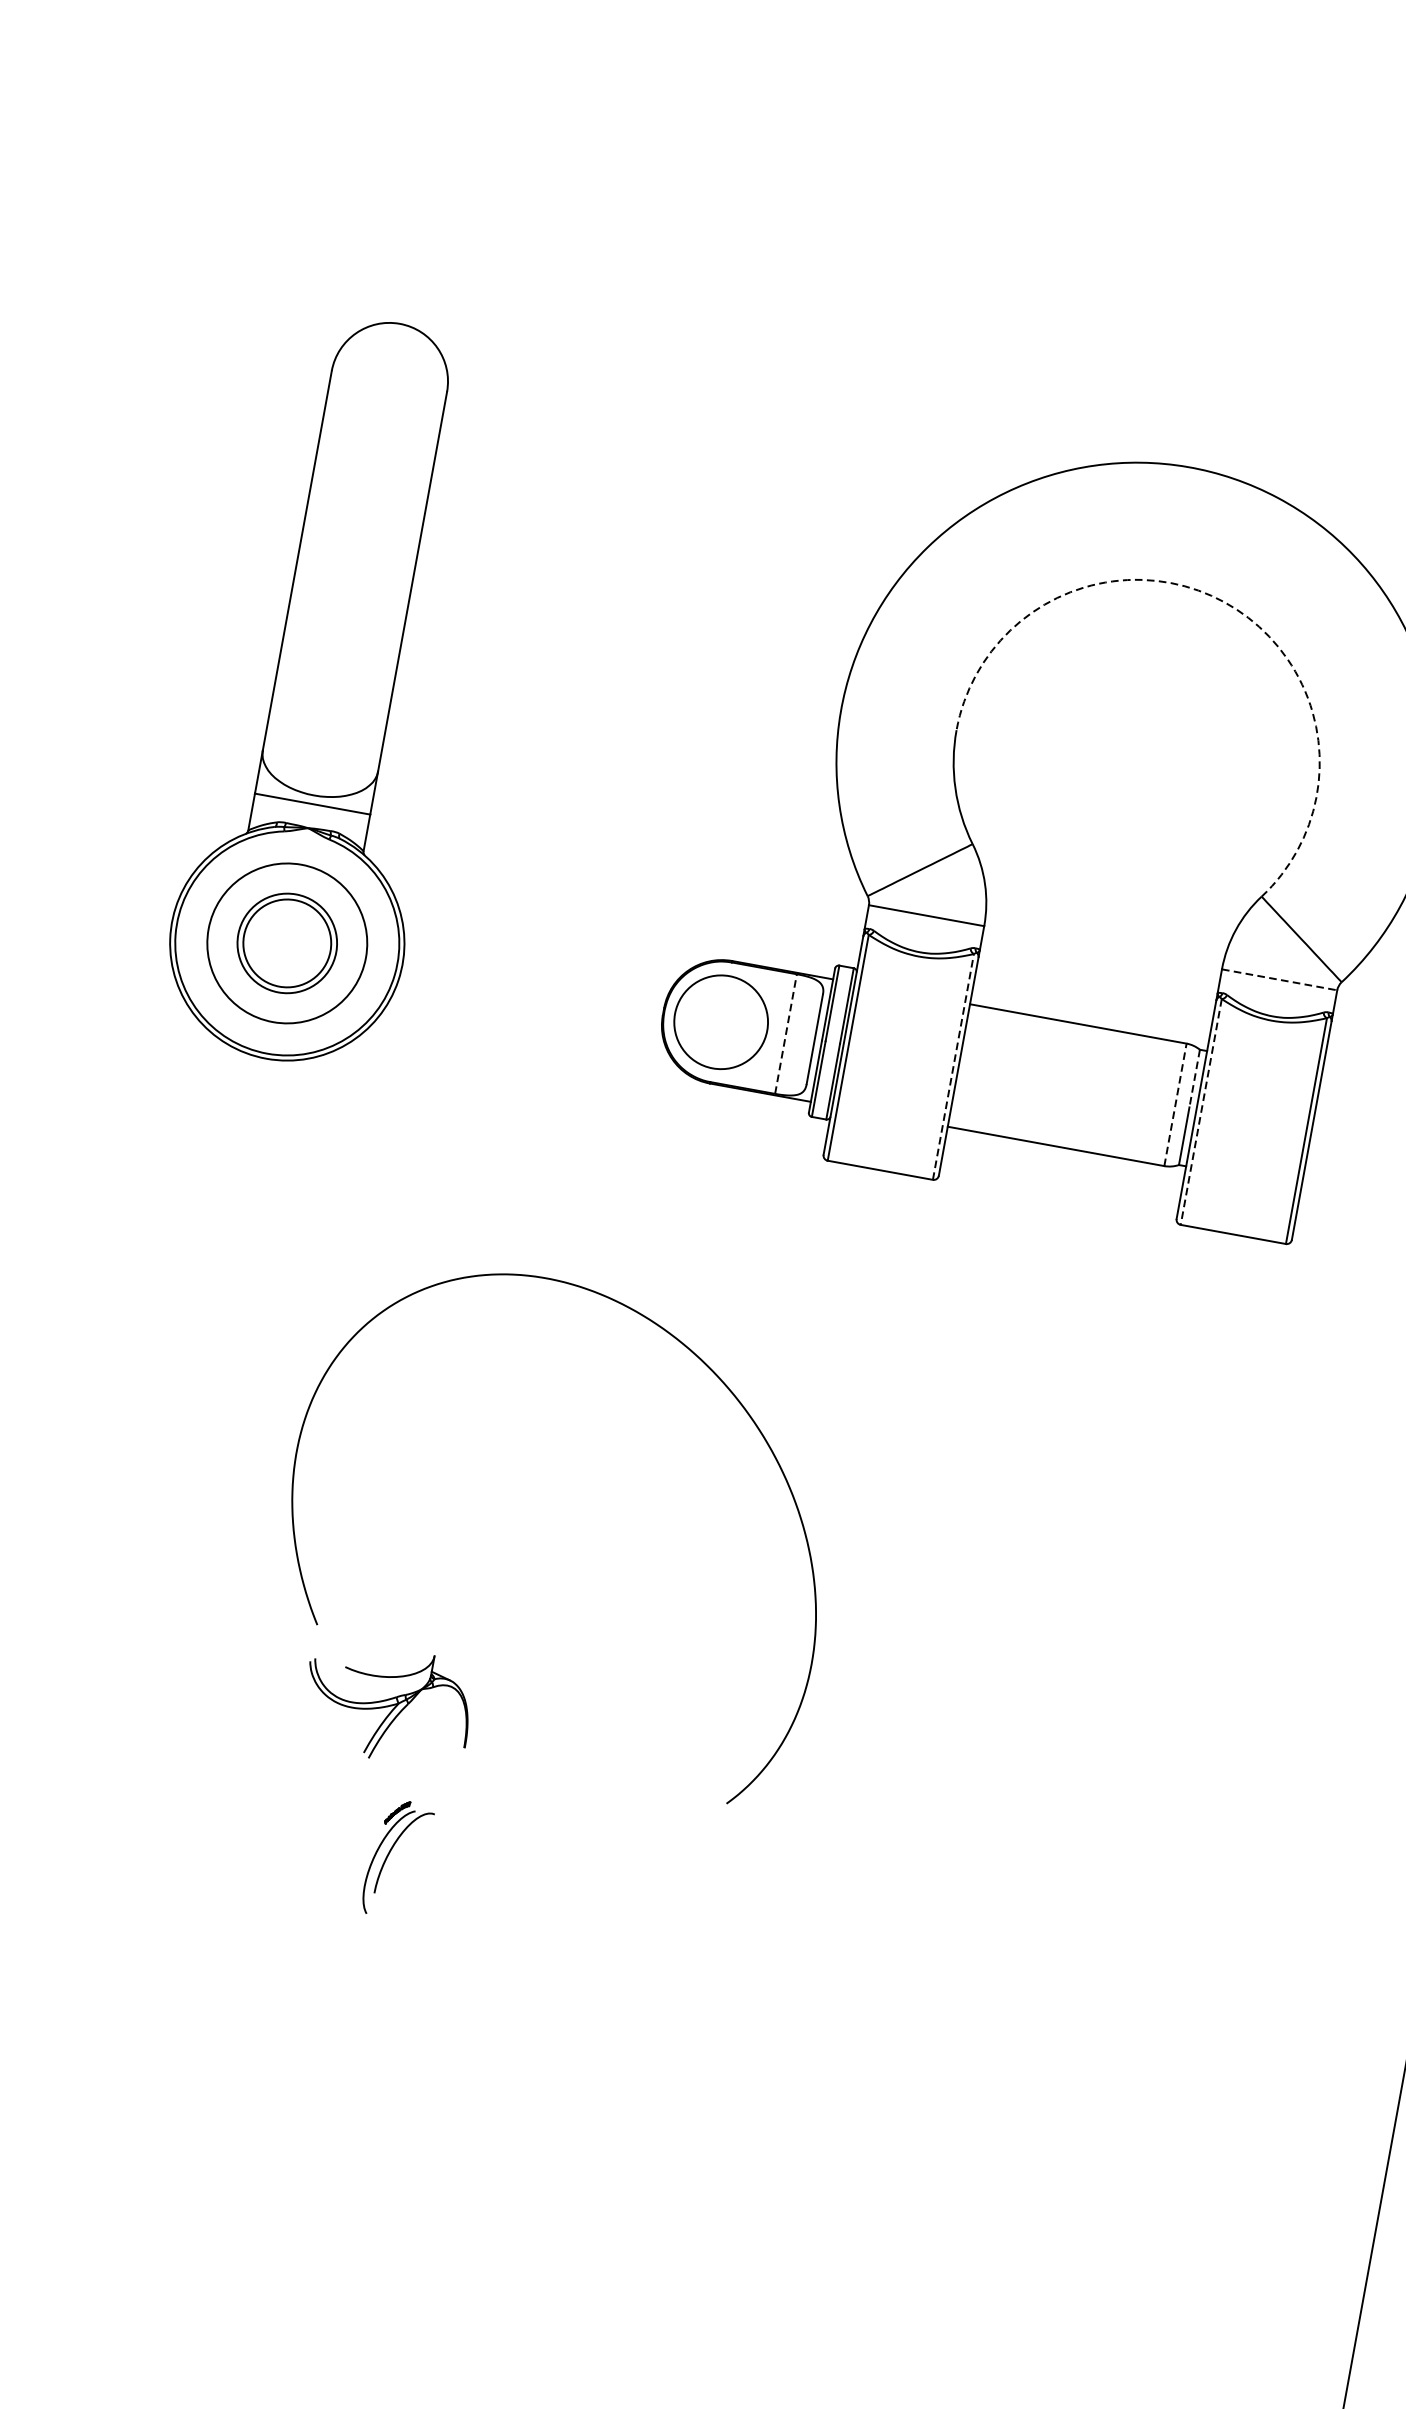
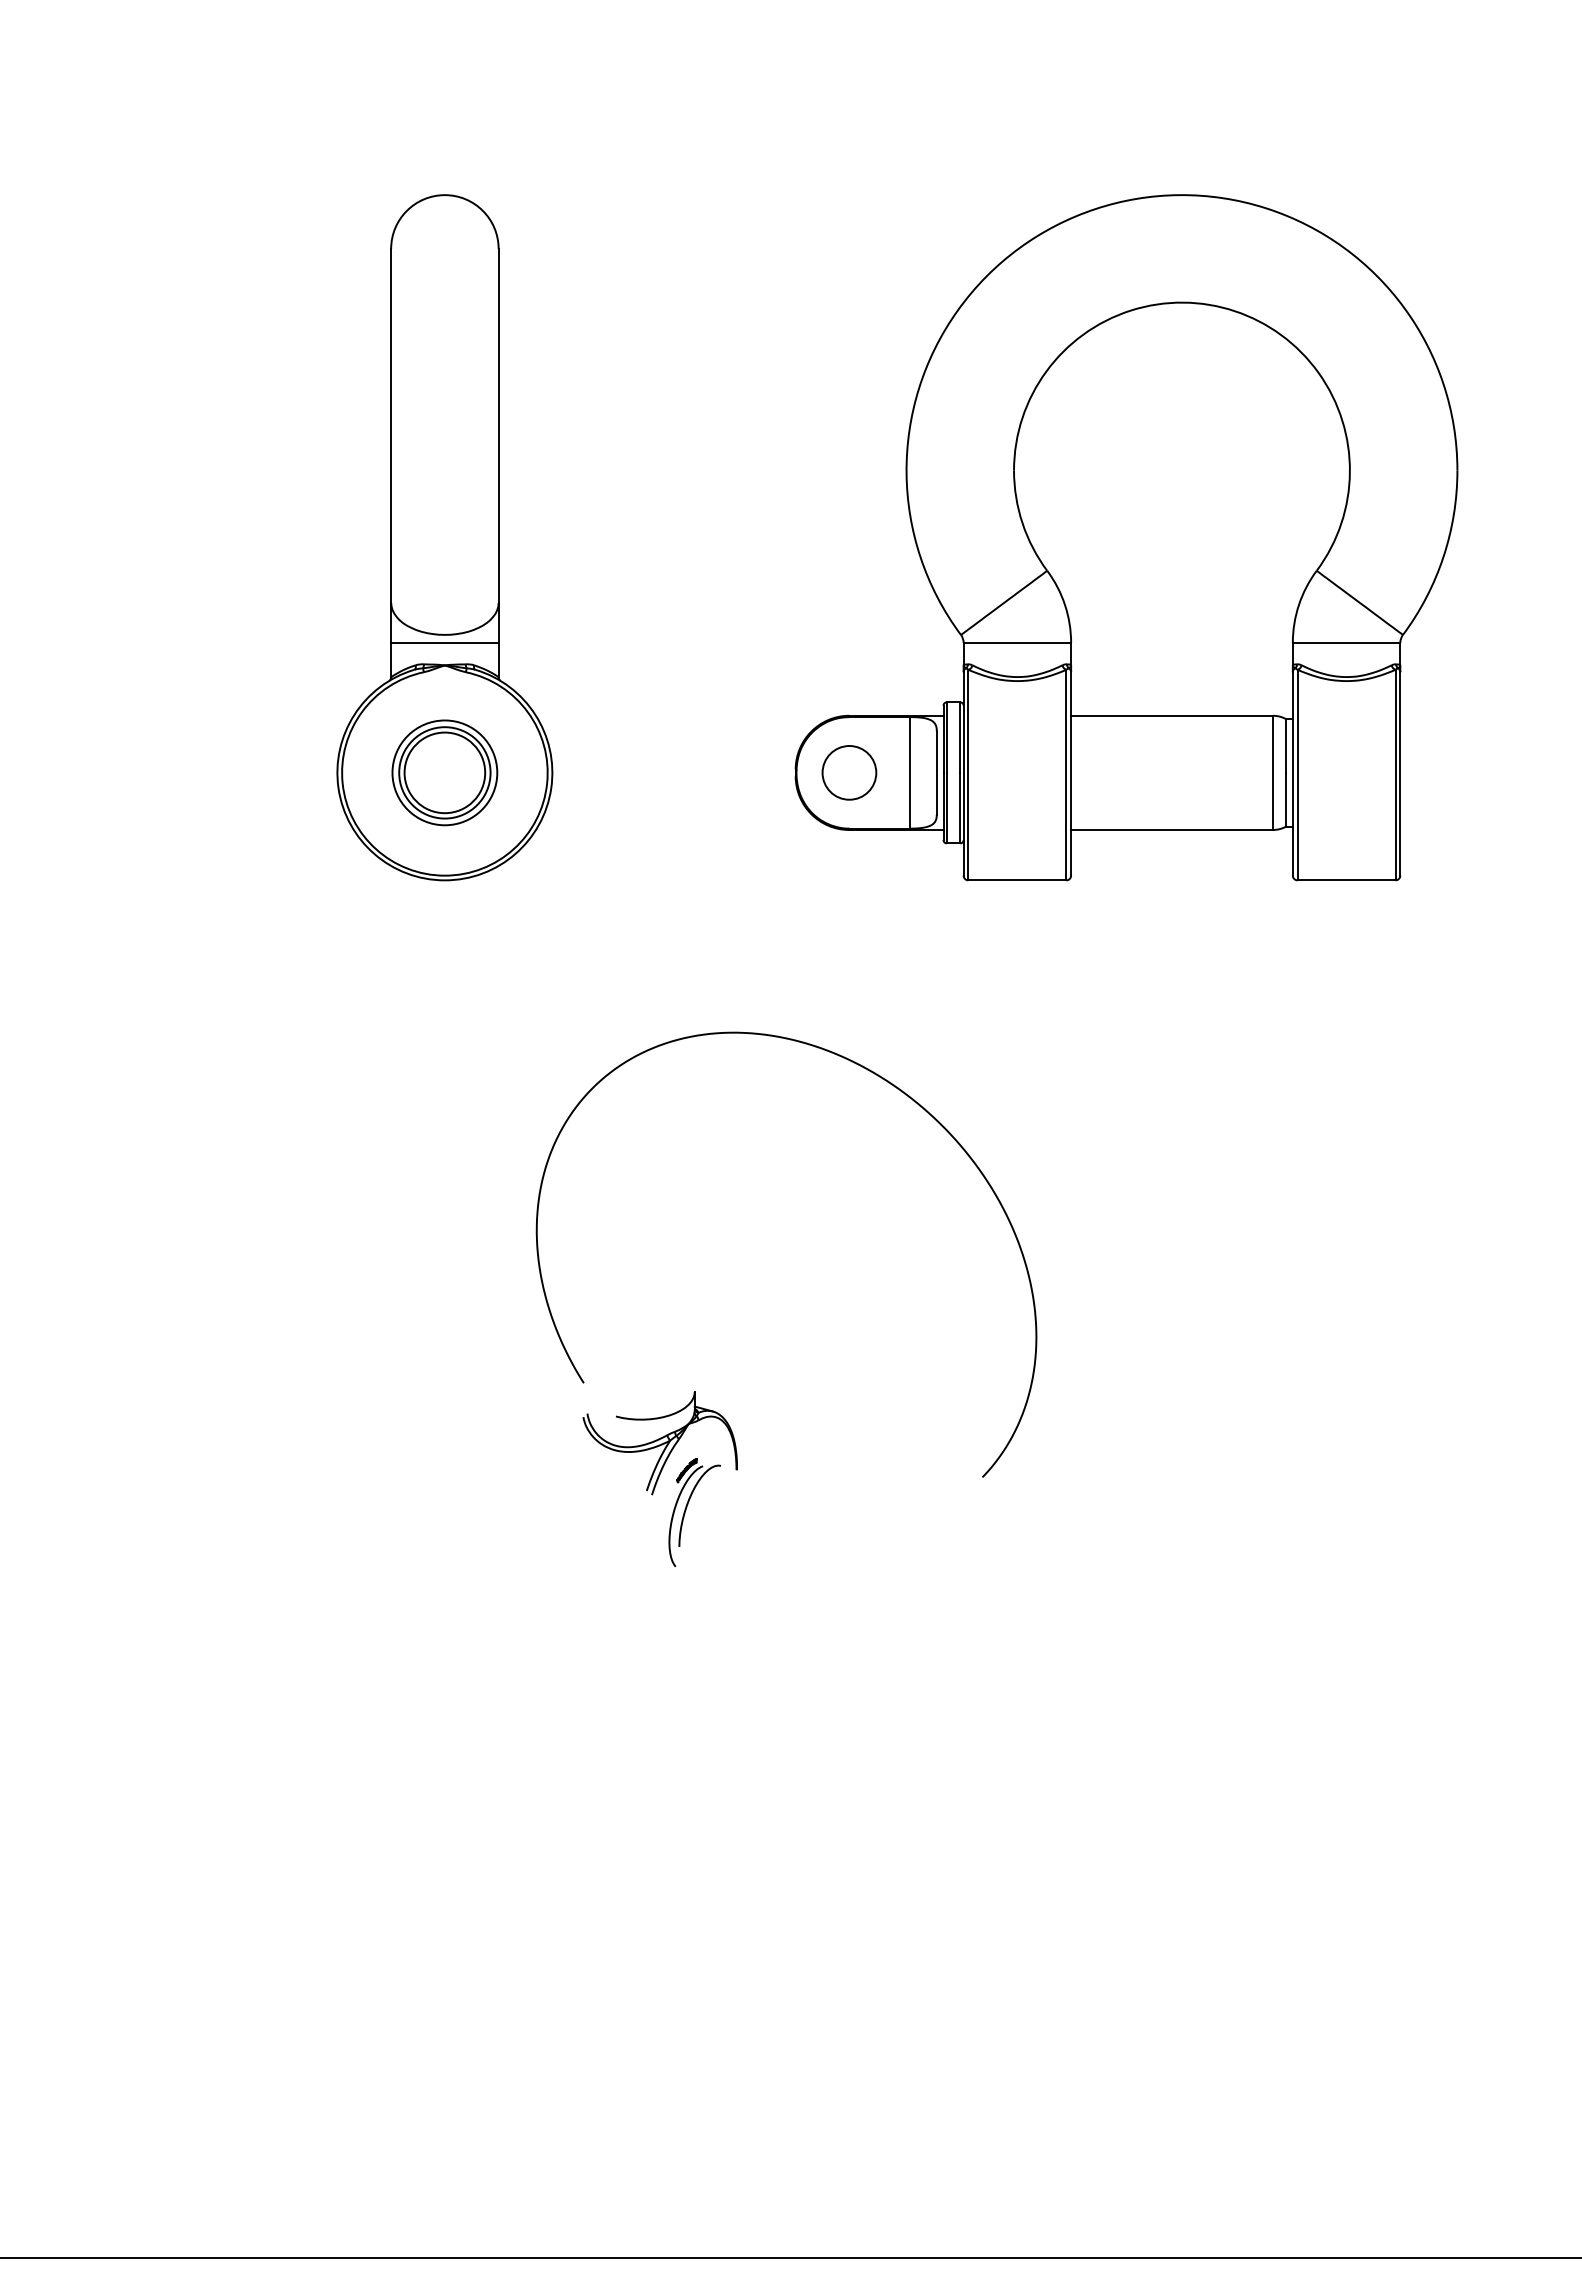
arc: (1224, 602) -> (1234, 311), dashed -> solid
circle: (286, 942) -> (444, 772), size x0.71
line: (1279, 979) -> (1346, 642), dashed -> solid
circle: (721, 1021) -> (849, 772), size x0.62
line: (785, 1033) -> (909, 772), dashed -> solid
line: (953, 1066) -> (1066, 774), dashed -> solid
line: (1195, 1079) -> (1286, 746), dashed -> solid
line: (1176, 1104) -> (1273, 772), dashed -> solid
line: (1201, 1112) -> (1297, 775), dashed -> solid
part: (389, 1855) -> (686, 1510), moved

